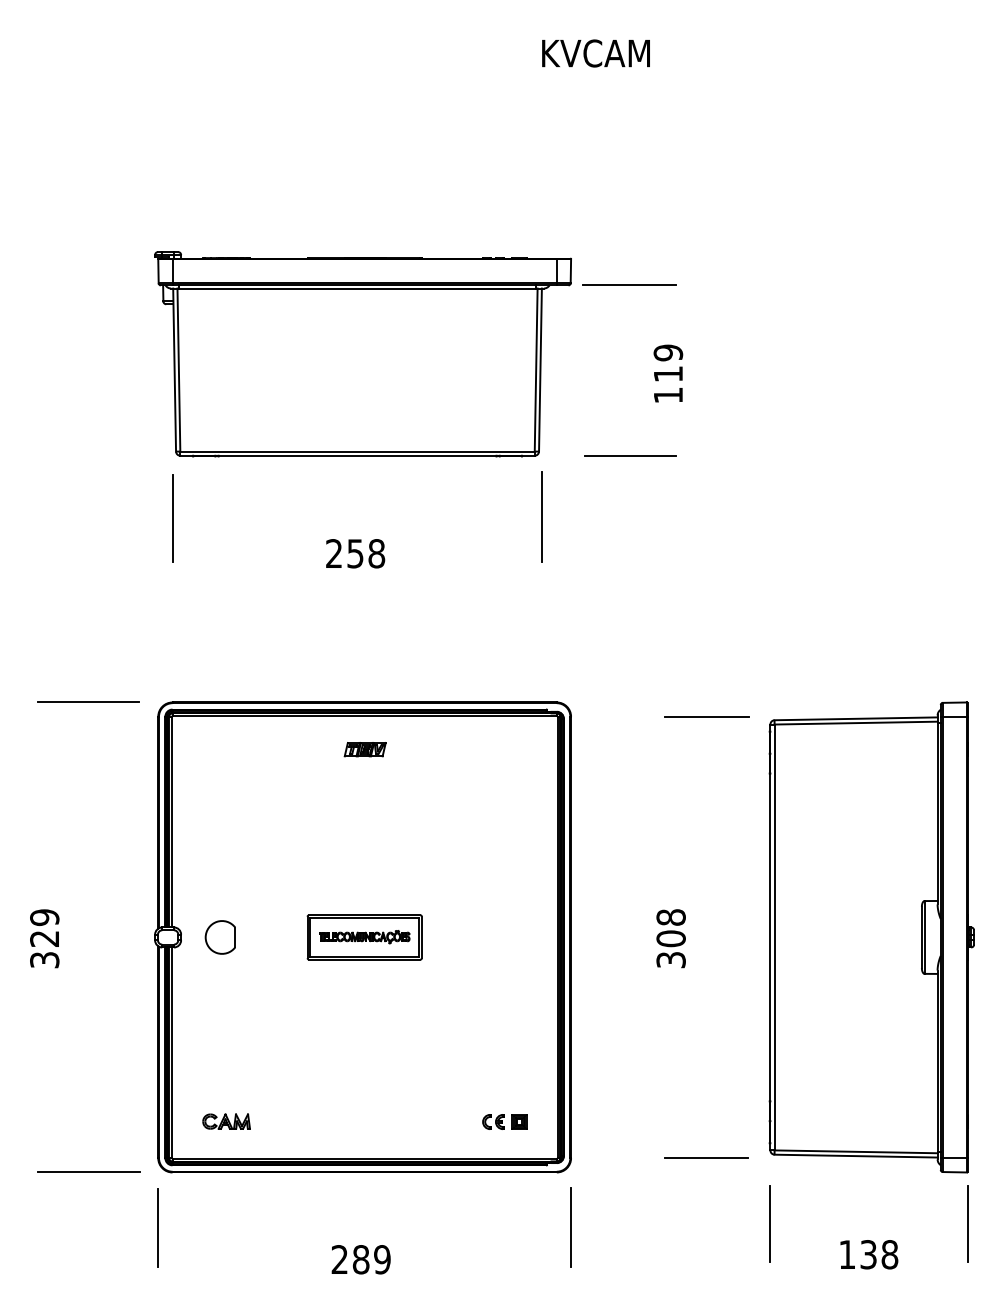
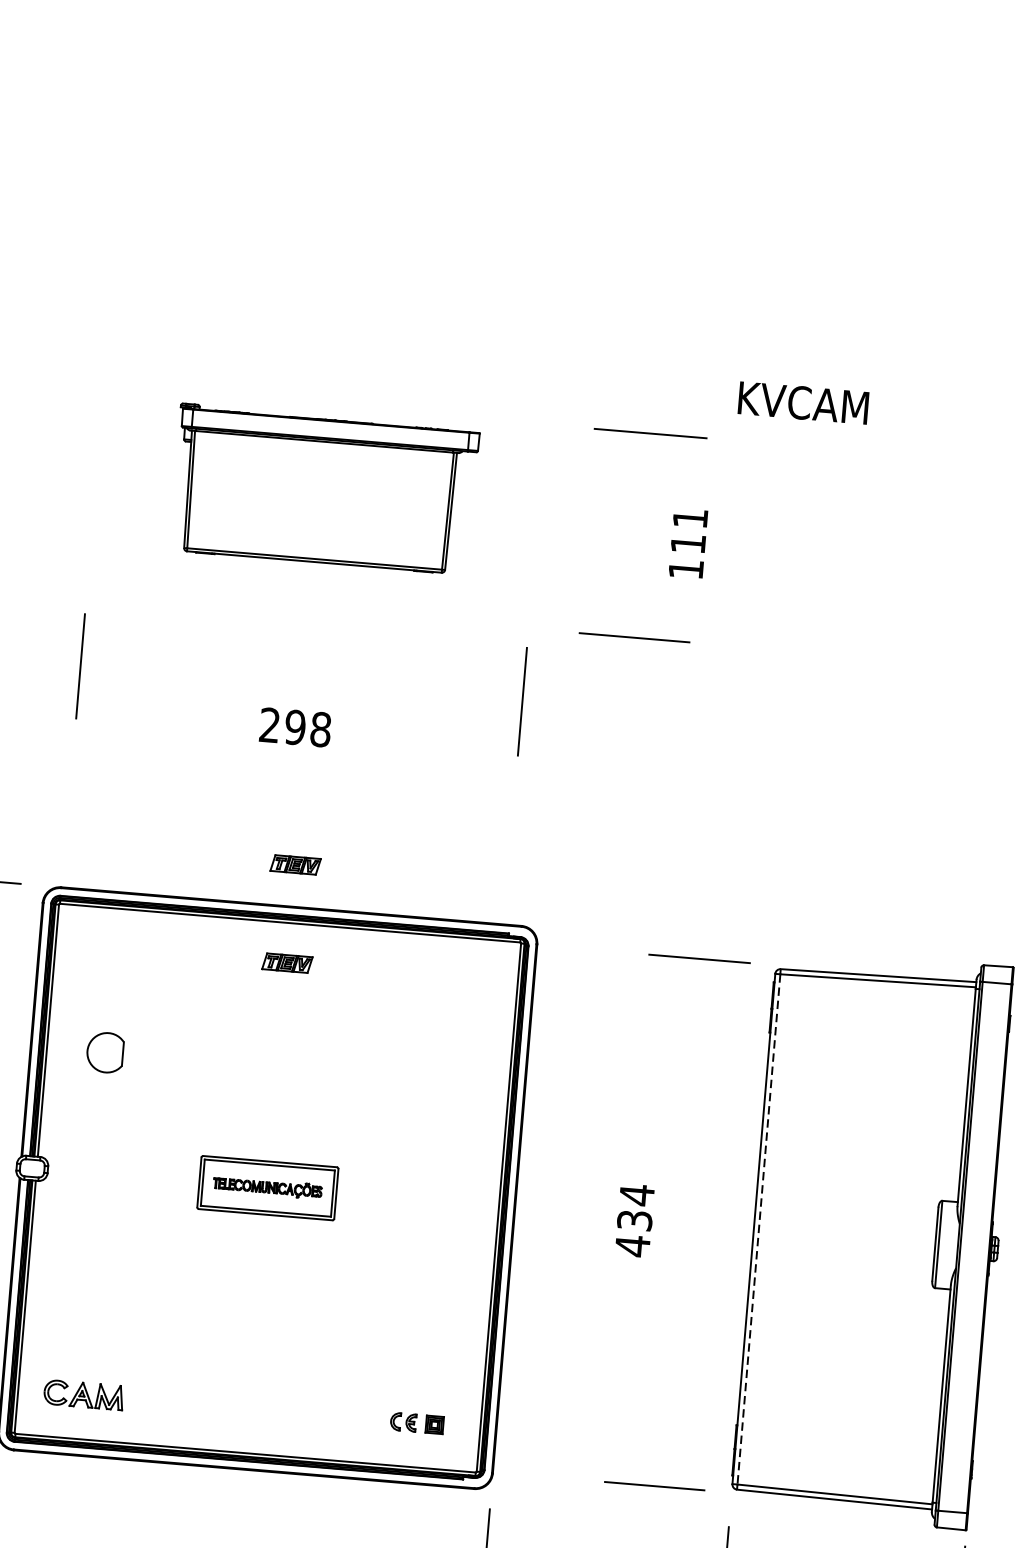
text: (595, 53) -> (802, 403), moved
text: (668, 352) -> (690, 517), 119 -> 111
part: (362, 354) -> (323, 489), size x0.6
text: (355, 553) -> (295, 727), 258 -> 298
part: (364, 667) -> (294, 864), added
part: (219, 937) -> (104, 1052), moved
line: (774, 937) -> (758, 1229), solid -> dashed
text: (670, 938) -> (634, 1220), 308 -> 434
part: (226, 1121) -> (83, 1394), size x1.4

